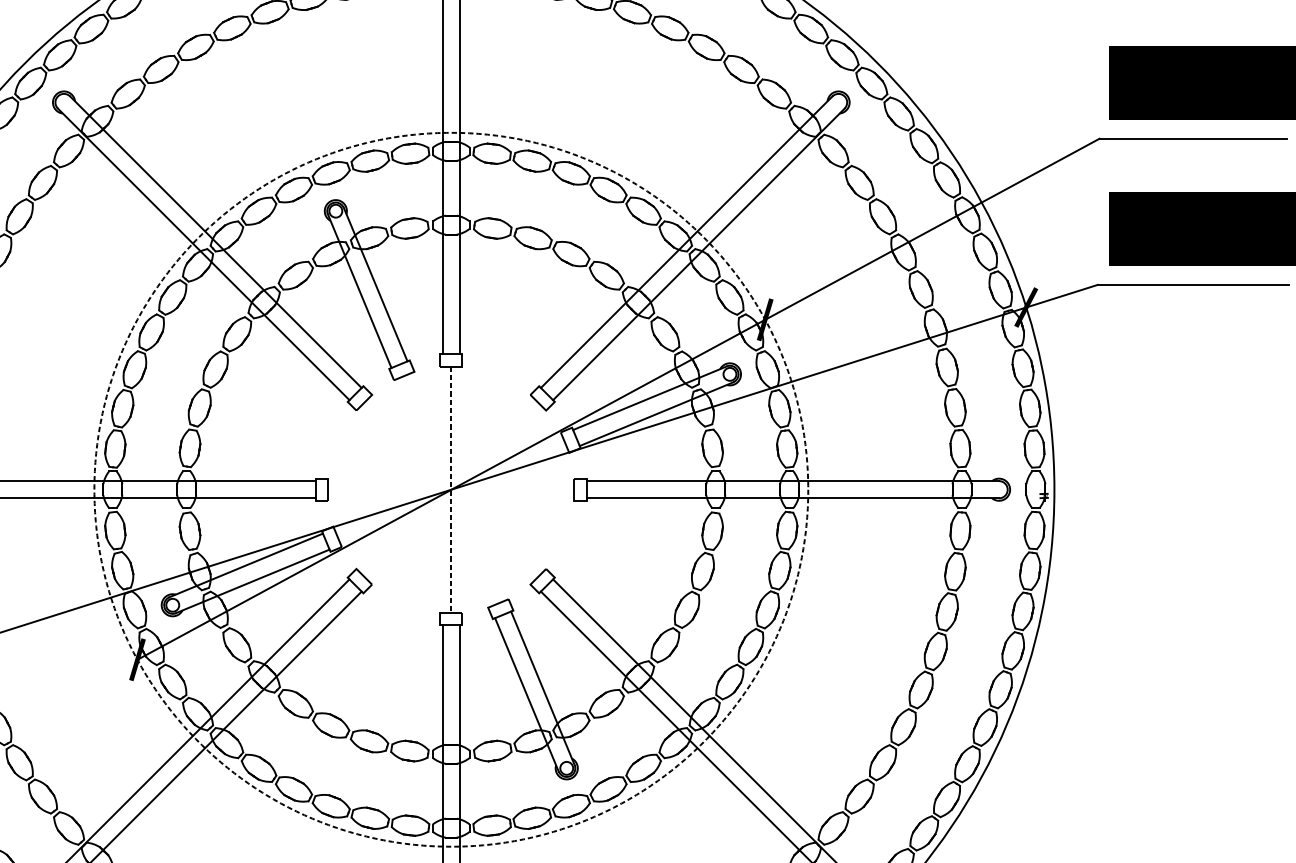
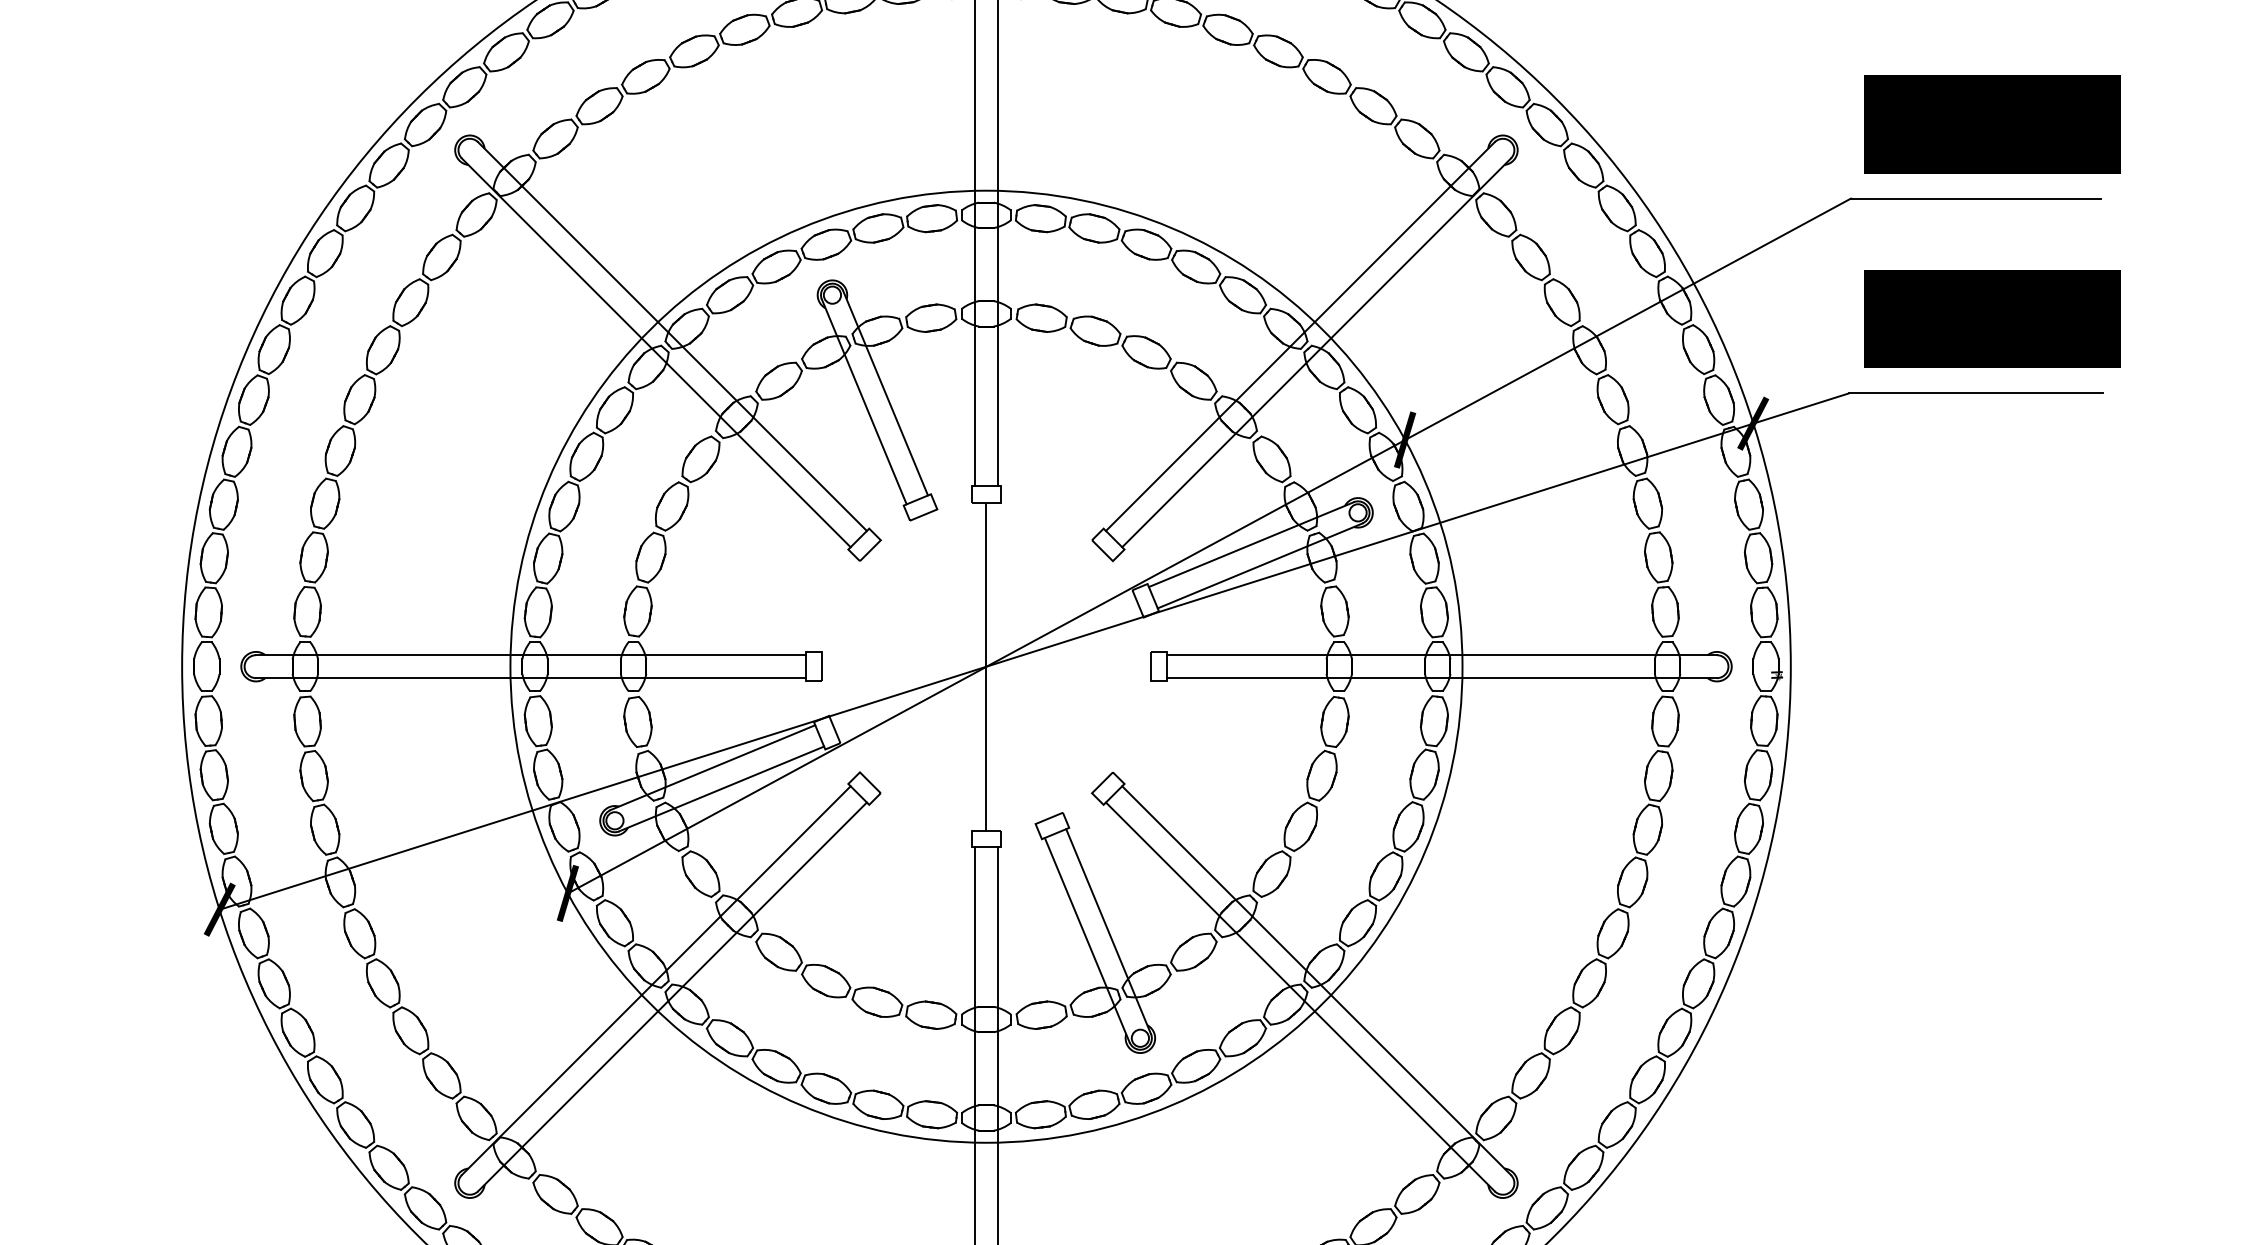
circle: (451, 489) -> (986, 666), dashed -> solid
line: (451, 490) -> (986, 667), dashed -> solid

